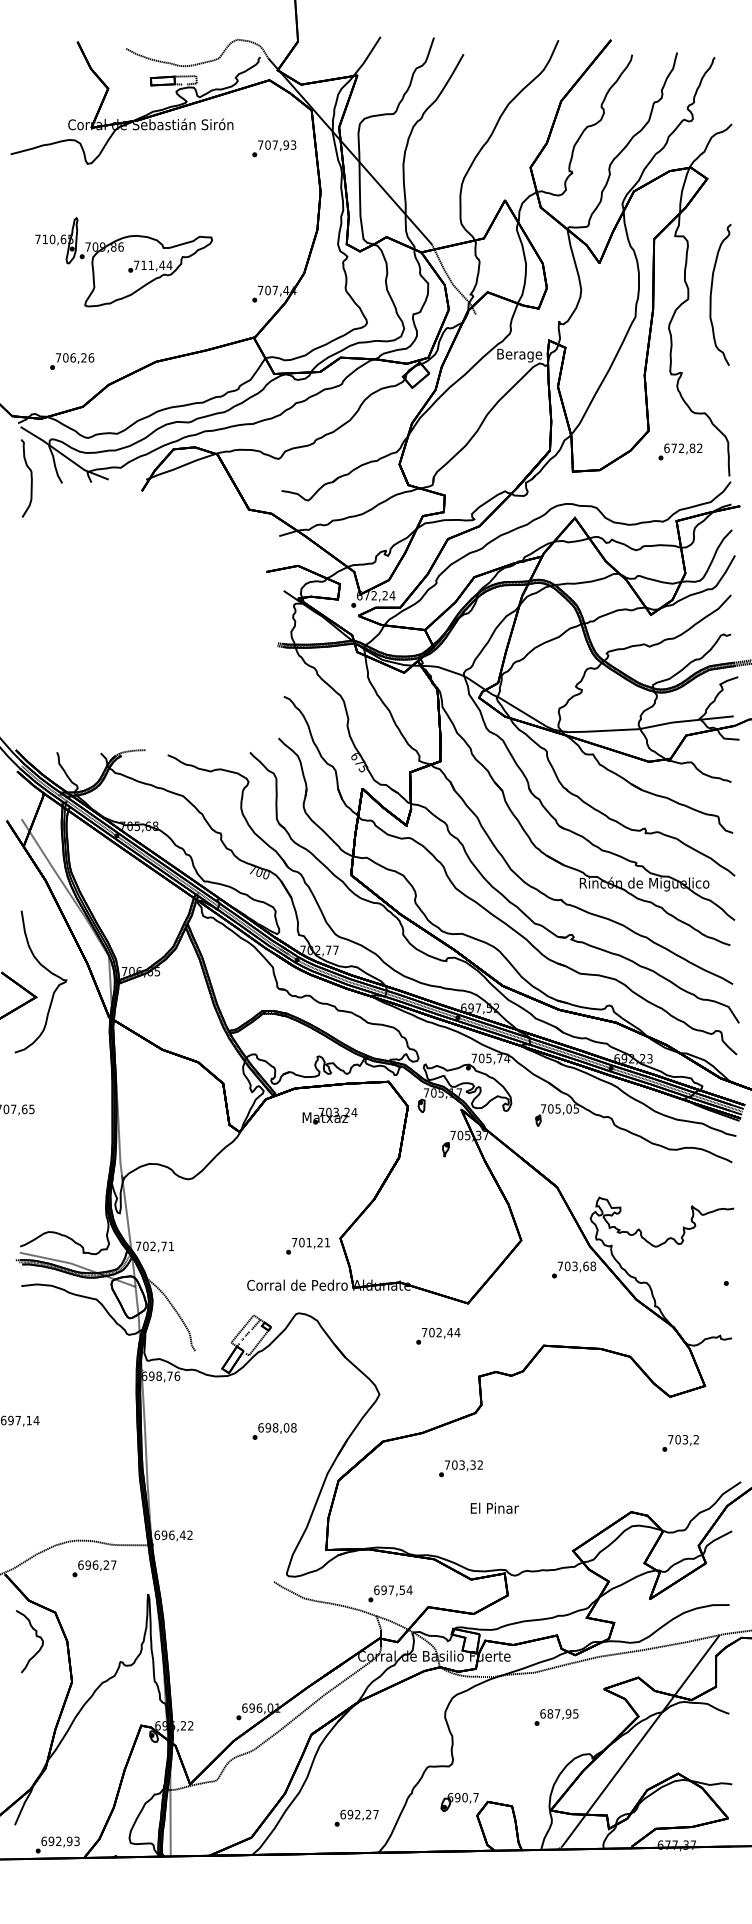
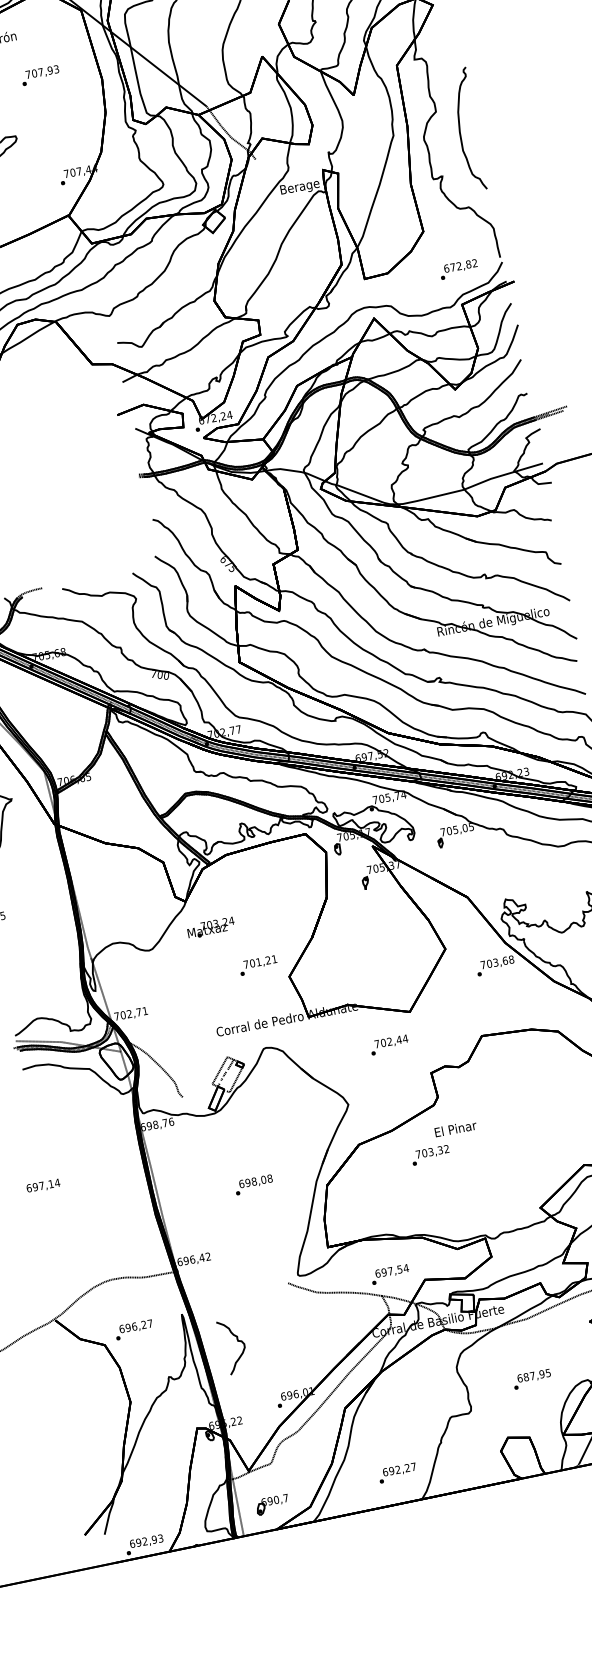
text: (274, 148) -> (40, 75), moved
part: (712, 291) -> (460, 127), moved
text: (680, 451) -> (458, 269), moved
text: (329, 1115) -> (210, 927), moved
text: (307, 1245) -> (257, 964), moved
text: (274, 1431) -> (253, 1184), moved
text: (494, 1507) -> (455, 1128), moved
text: (94, 1568) -> (134, 1329), moved
curve: (35, 1635) -> (236, 1340), moved
text: (556, 1717) -> (532, 1379), moved
part: (459, 1802) -> (272, 1505), moved

